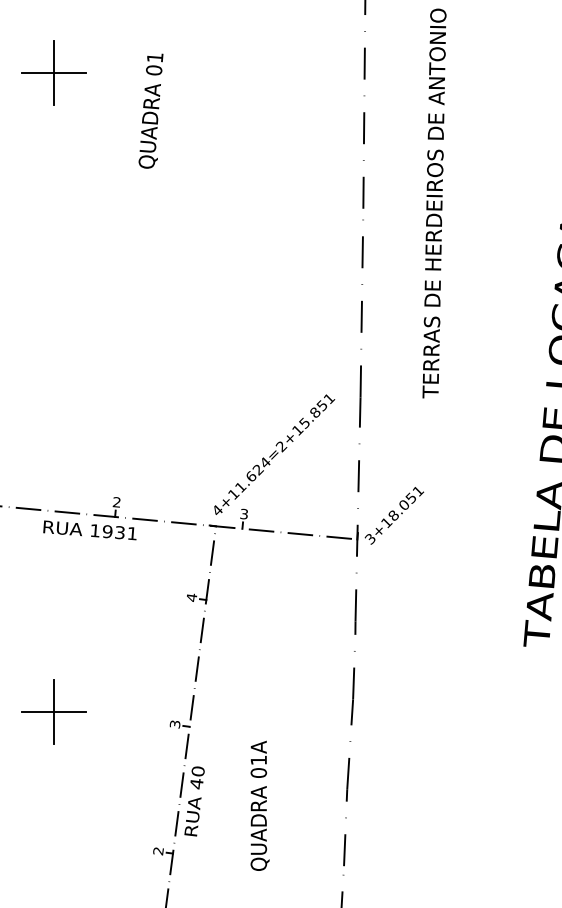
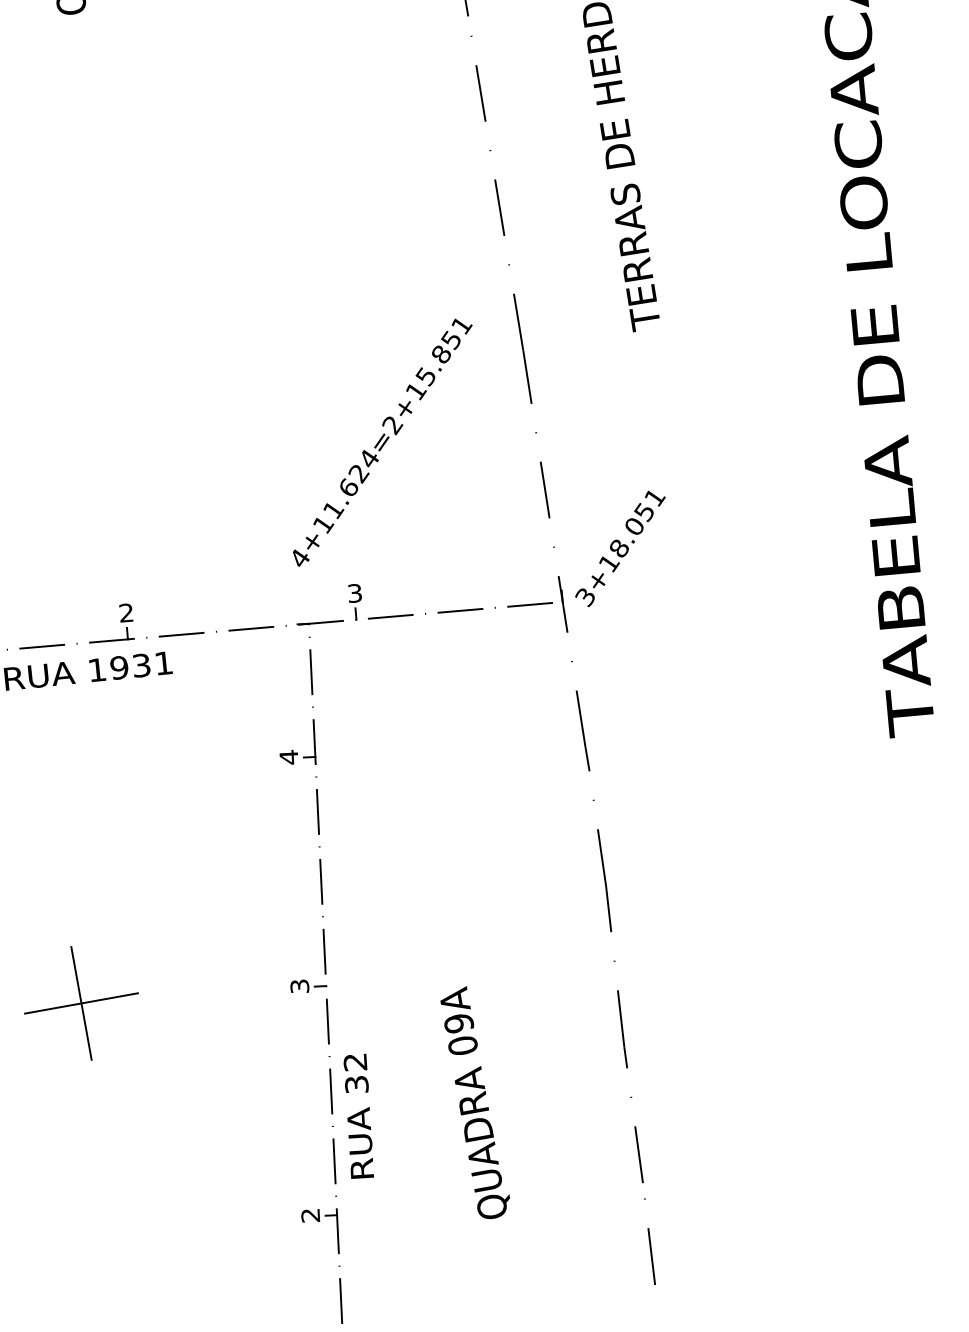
text: (274, 454) -> (382, 441), moved
text: (258, 760) -> (458, 1023), 01A -> 09A
text: (197, 777) -> (356, 1073), 40 -> 32

